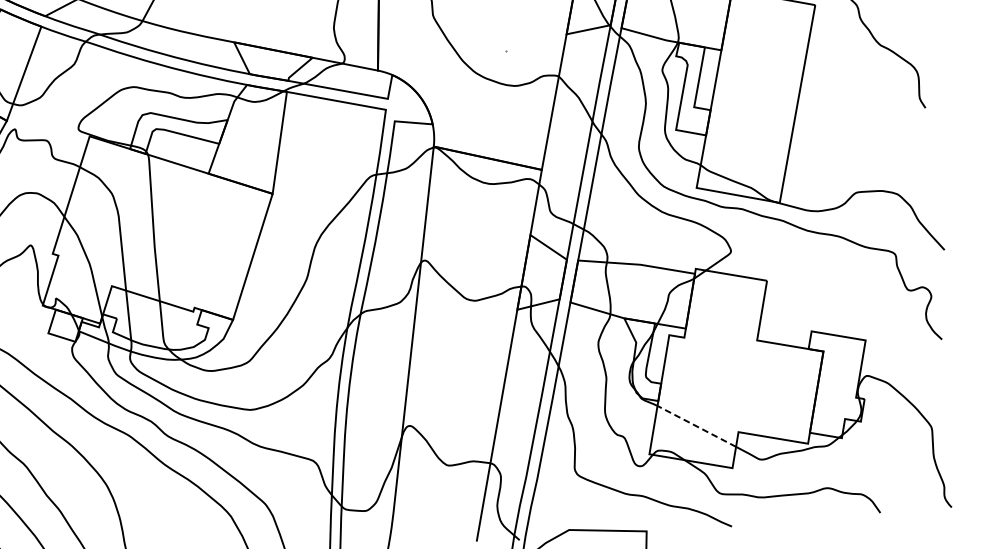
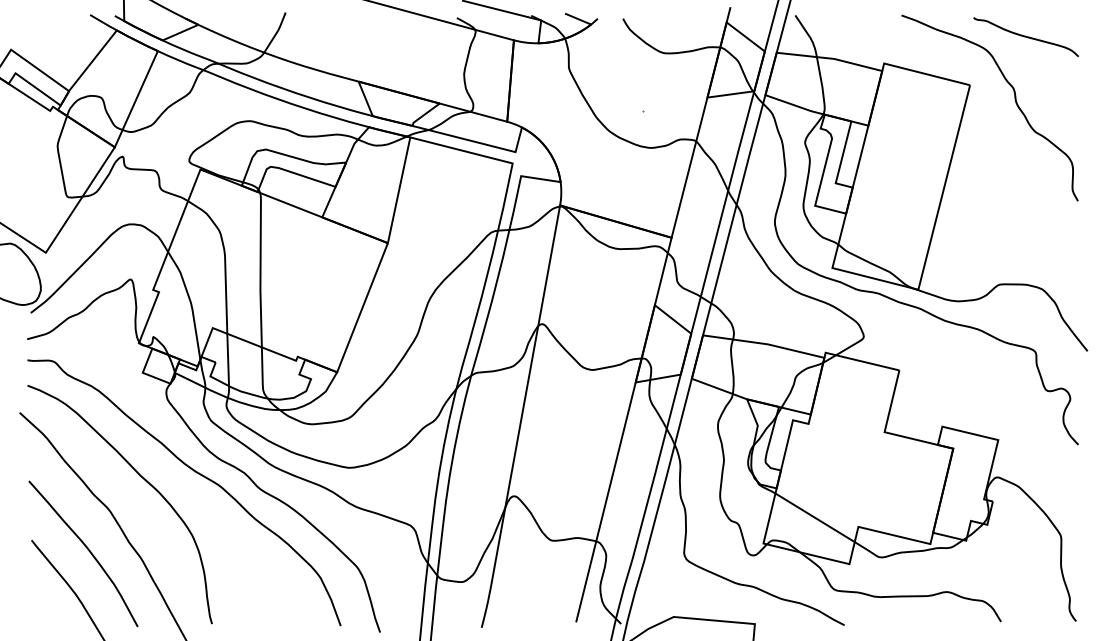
line: (696, 426) -> (814, 517), dashed -> solid

